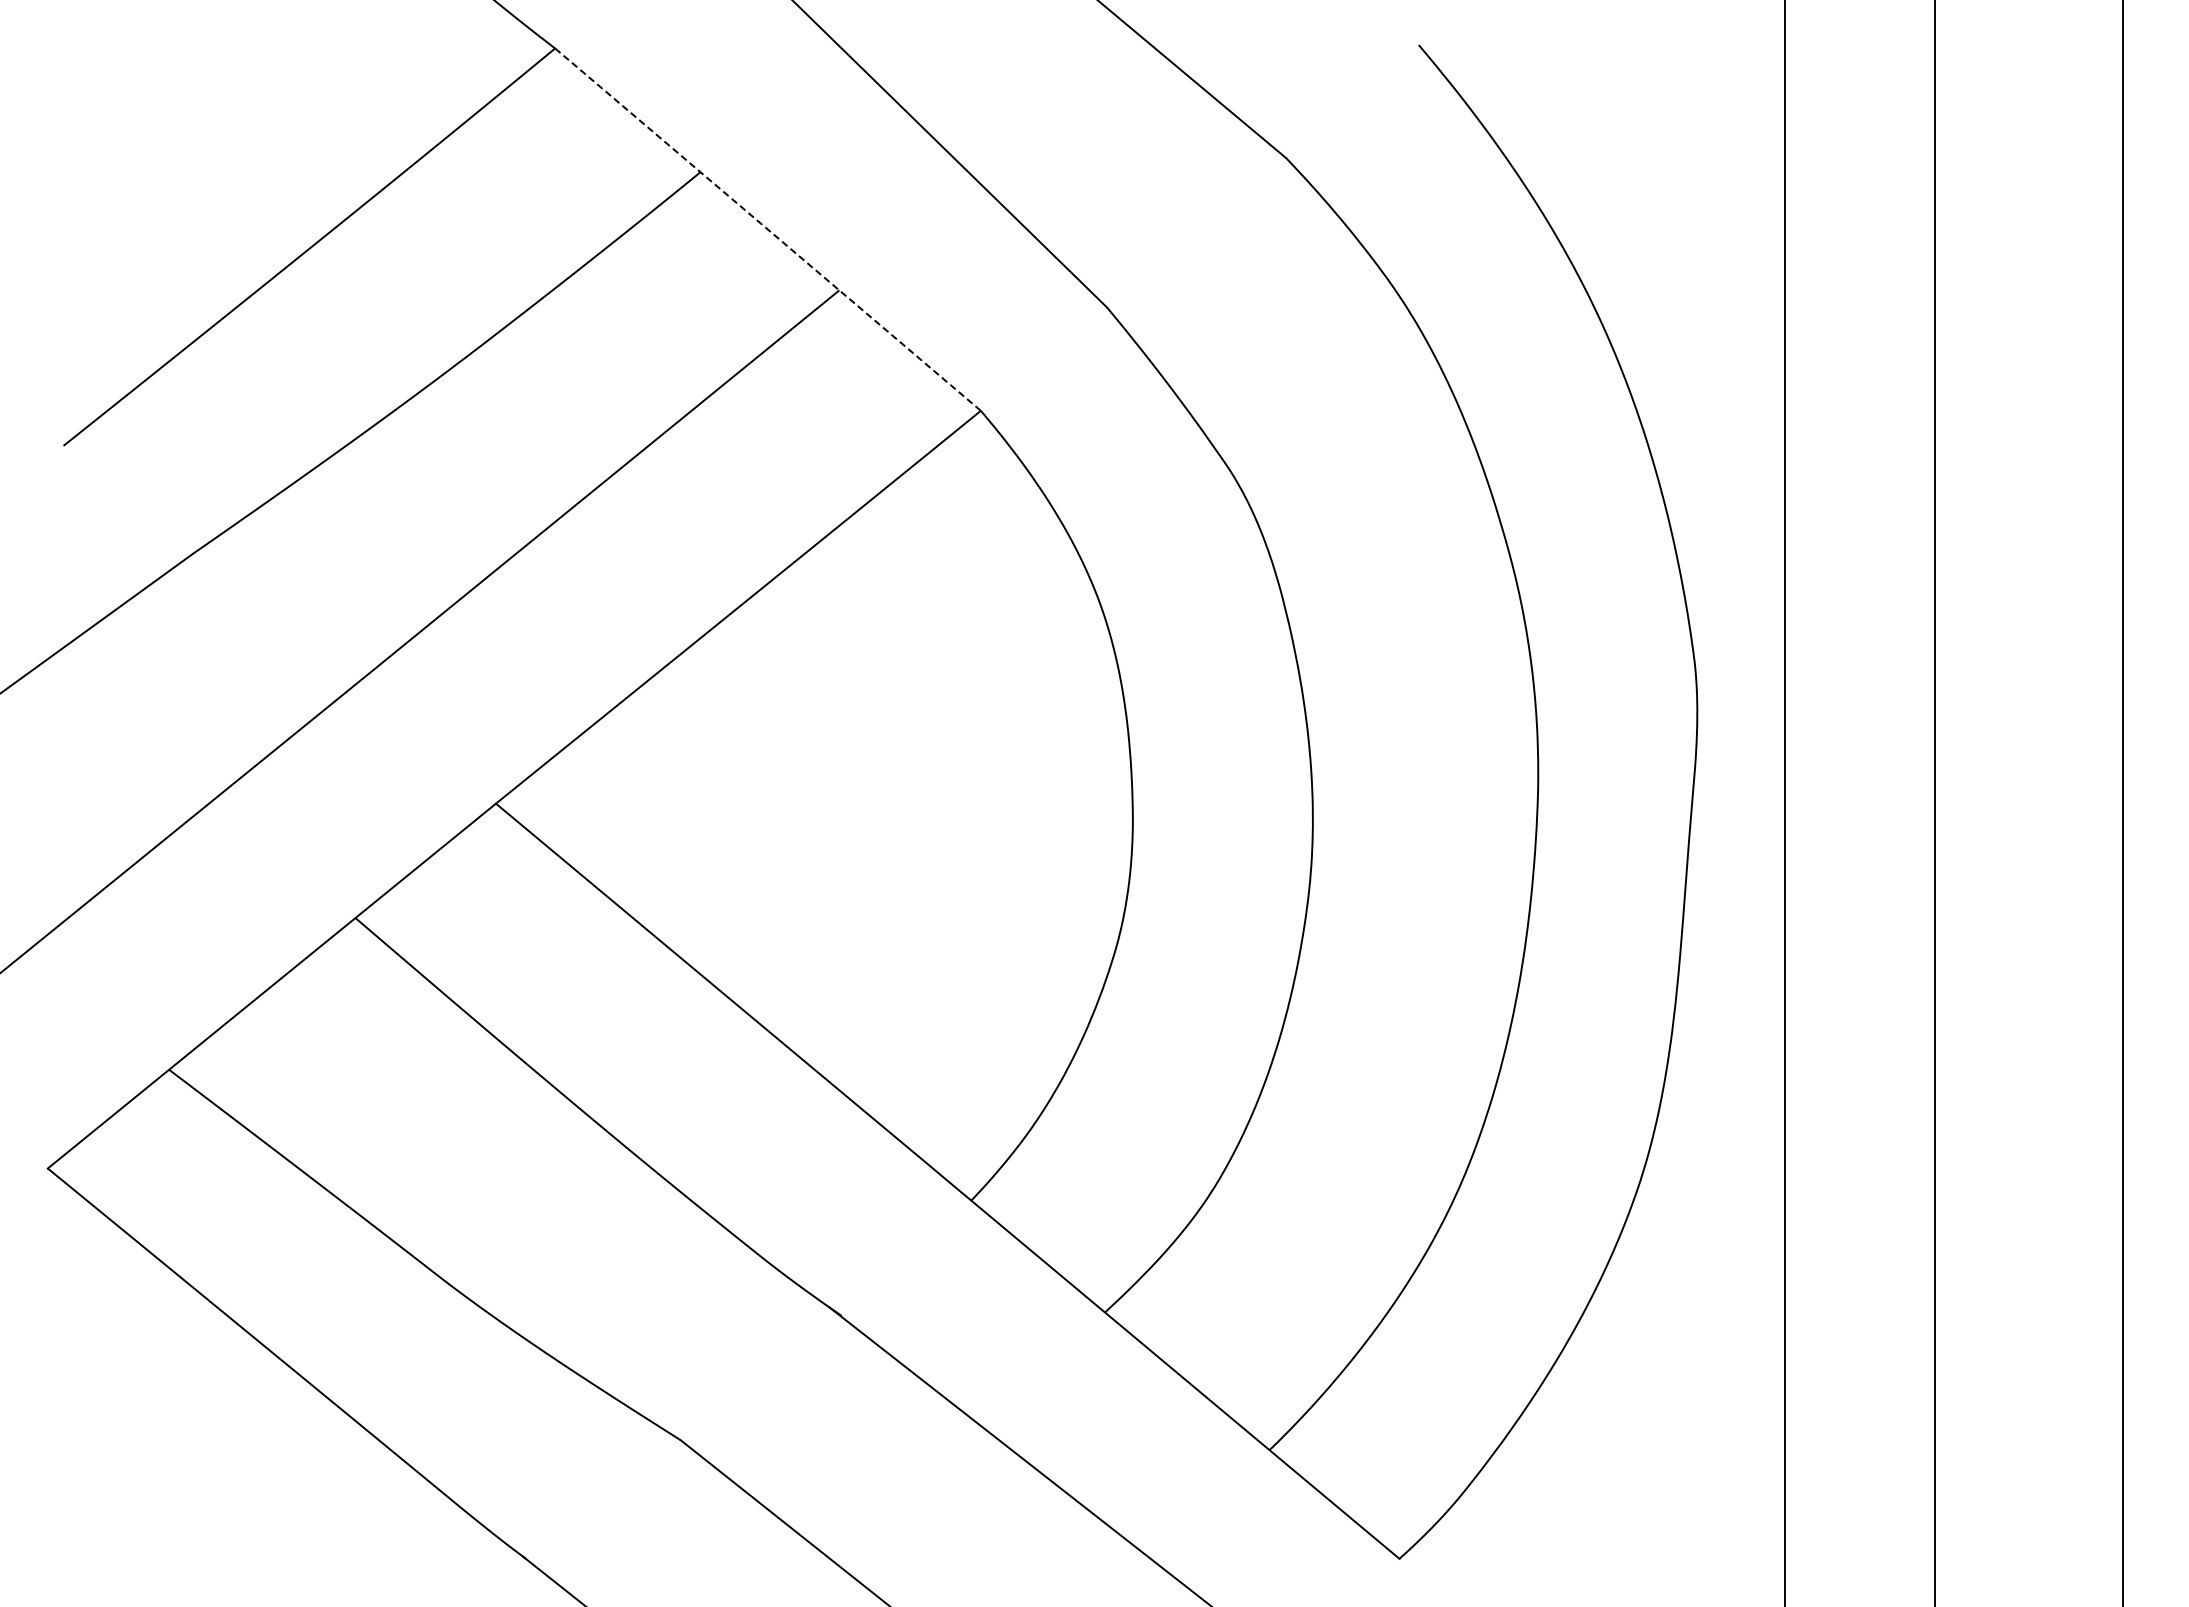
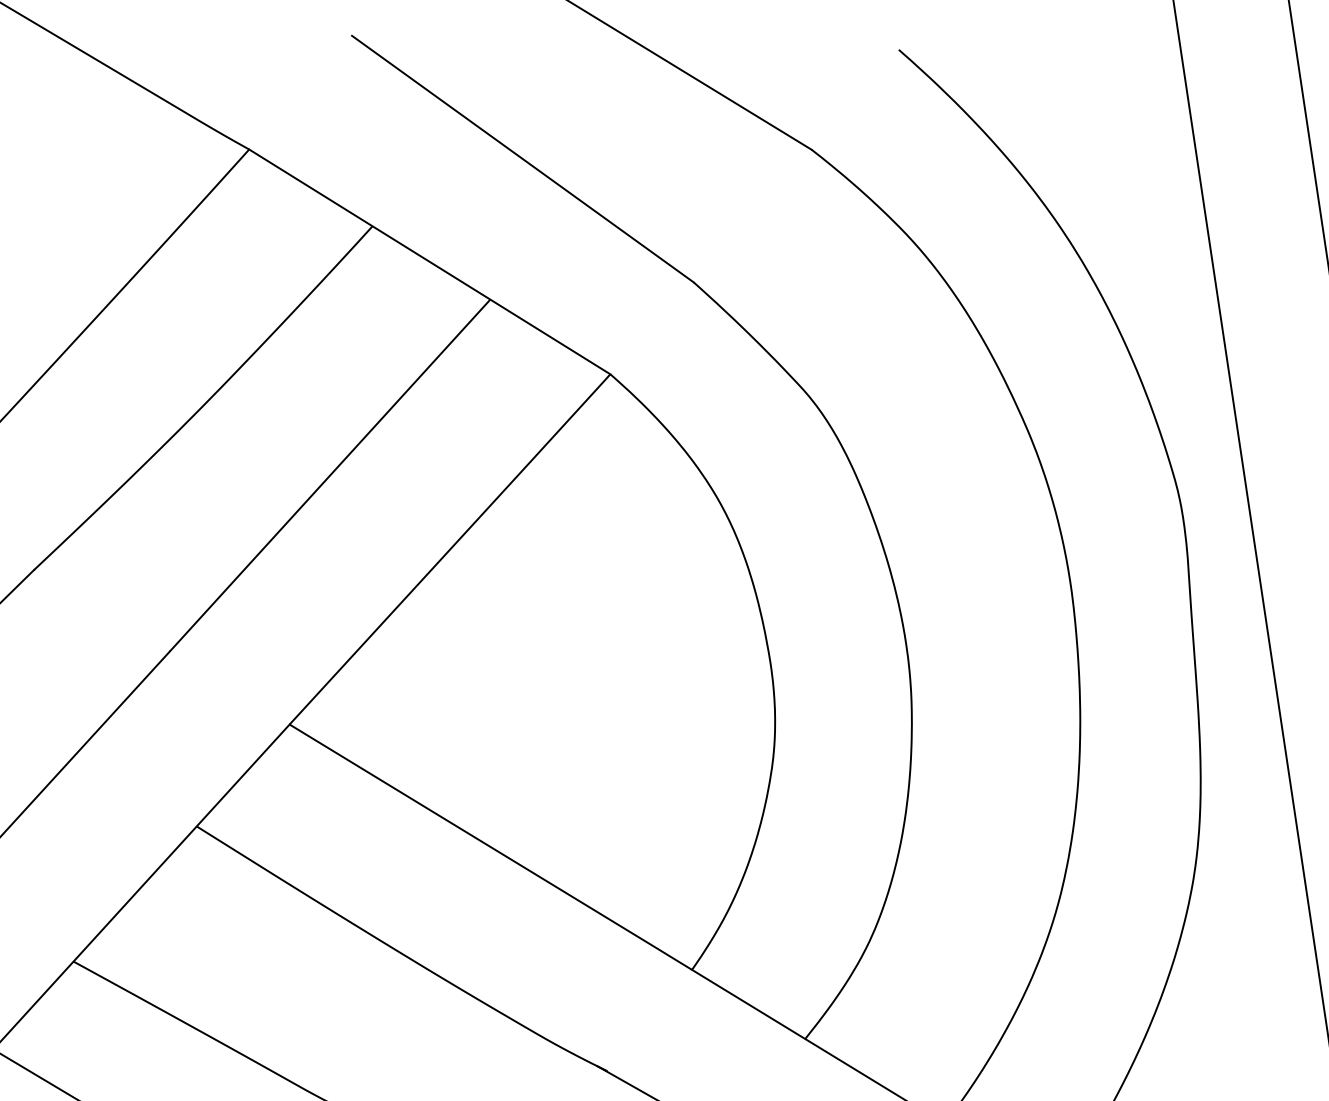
line: (767, 229) -> (429, 261), dashed -> solid

